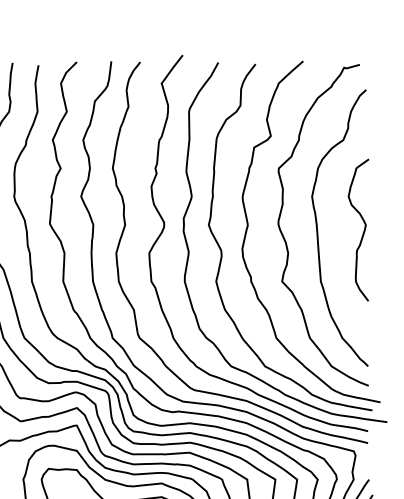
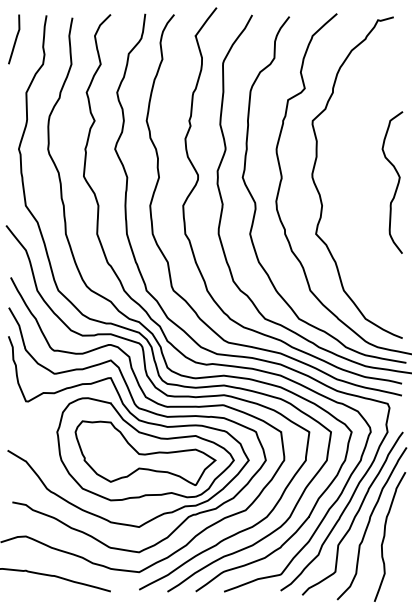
curve: (318, 232) -> (352, 184), removed

